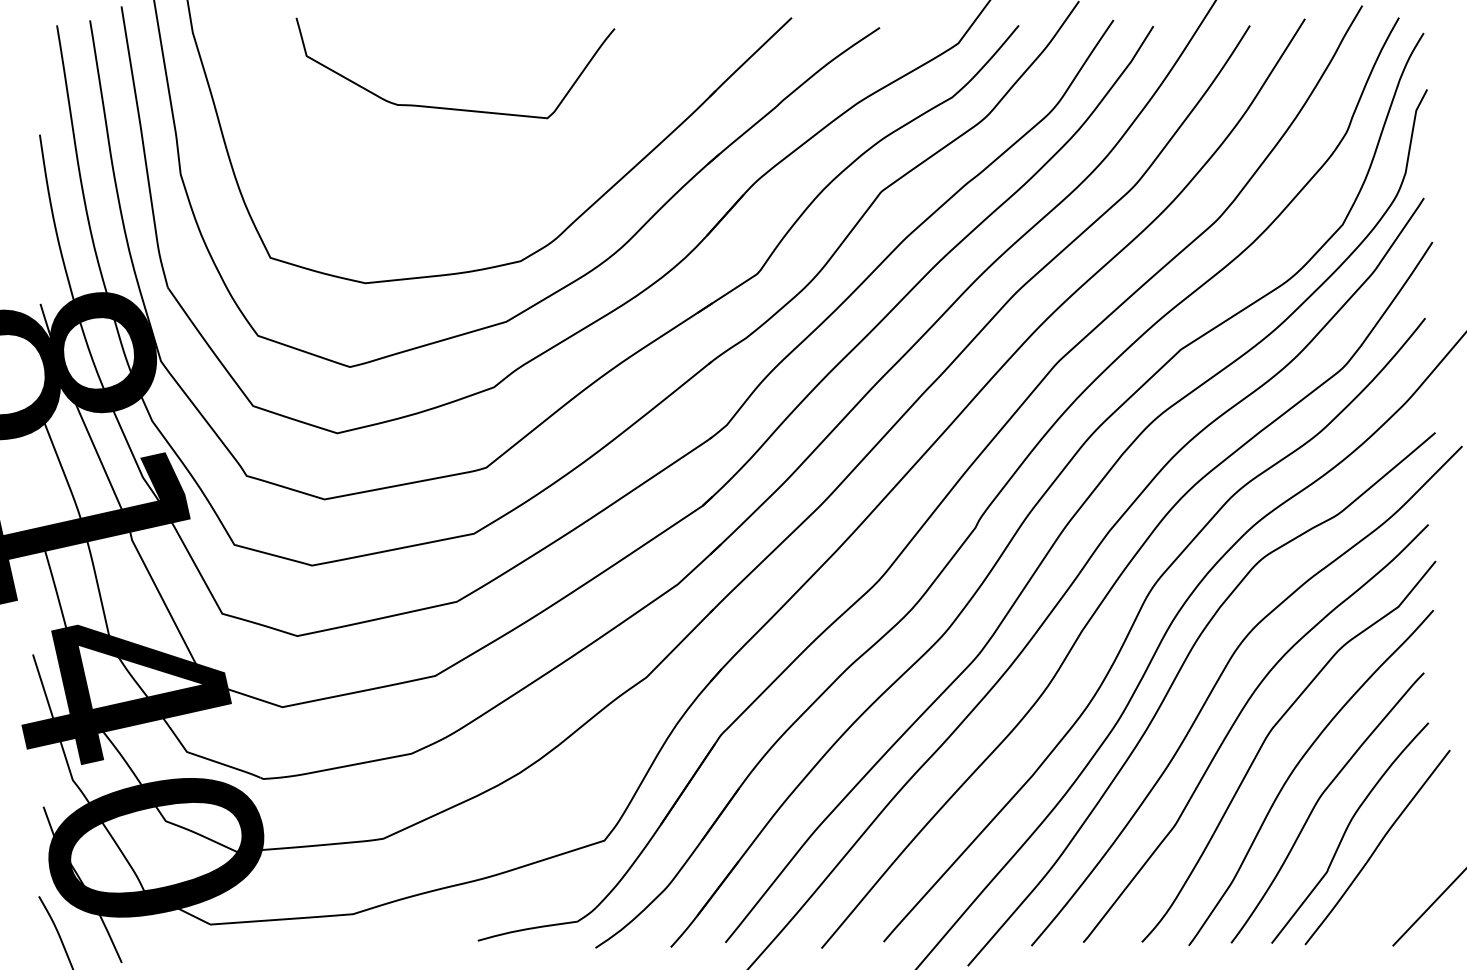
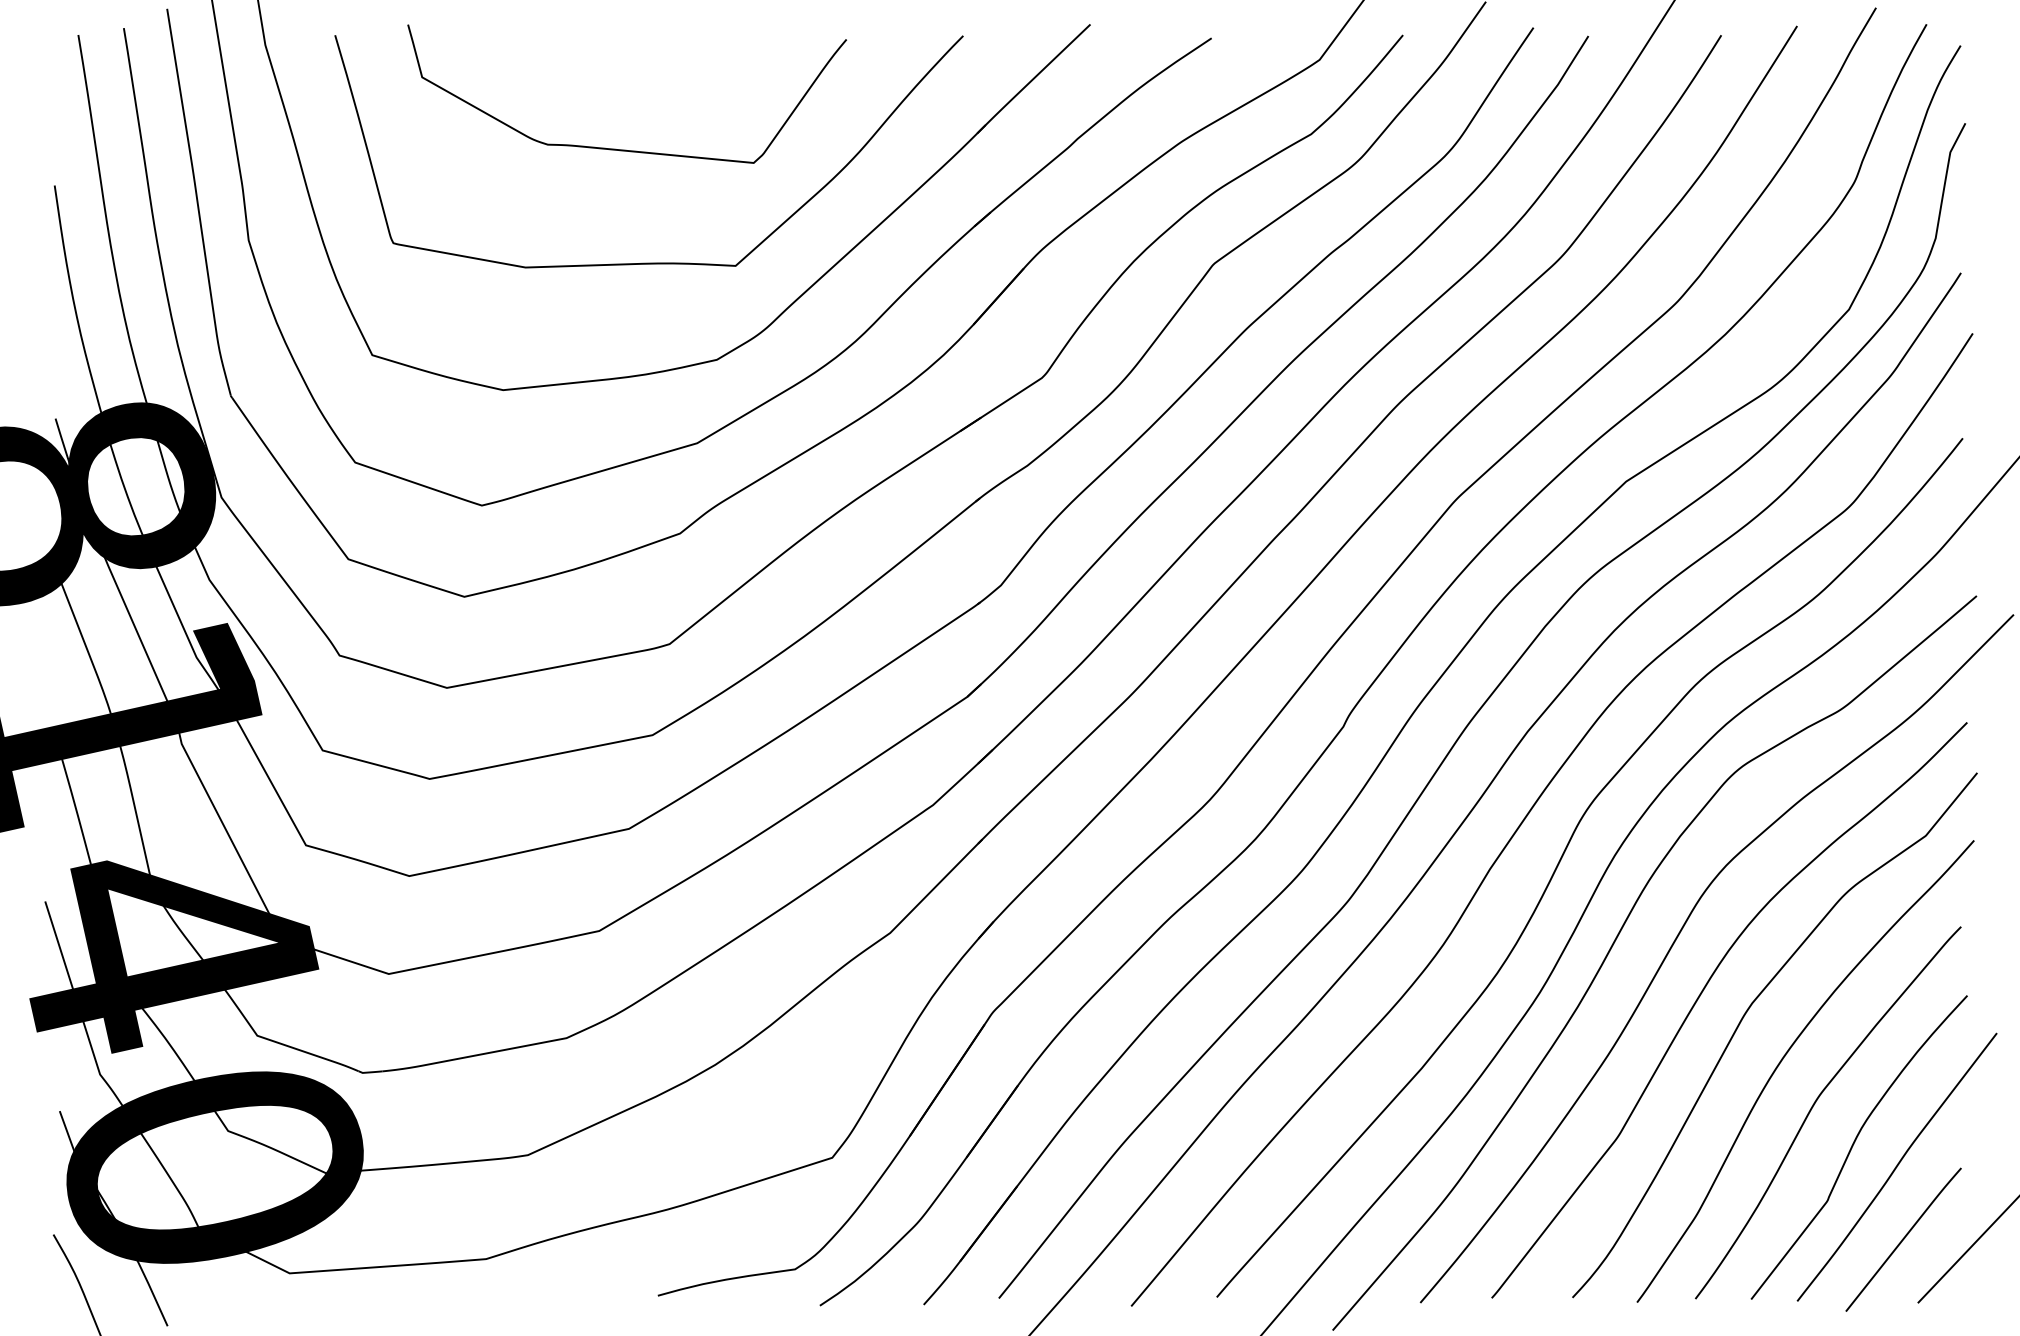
curve: (471, 190) -> (648, 262), added
line: (1382, 899) -> (1903, 1239), added

